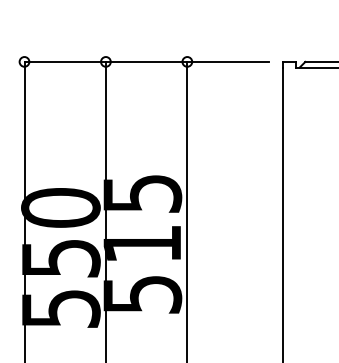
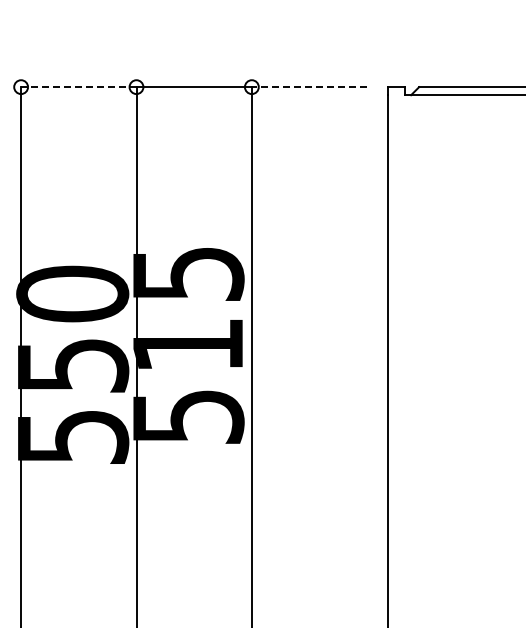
line: (64, 62) -> (78, 87), solid -> dashed
line: (228, 62) -> (309, 87), solid -> dashed

